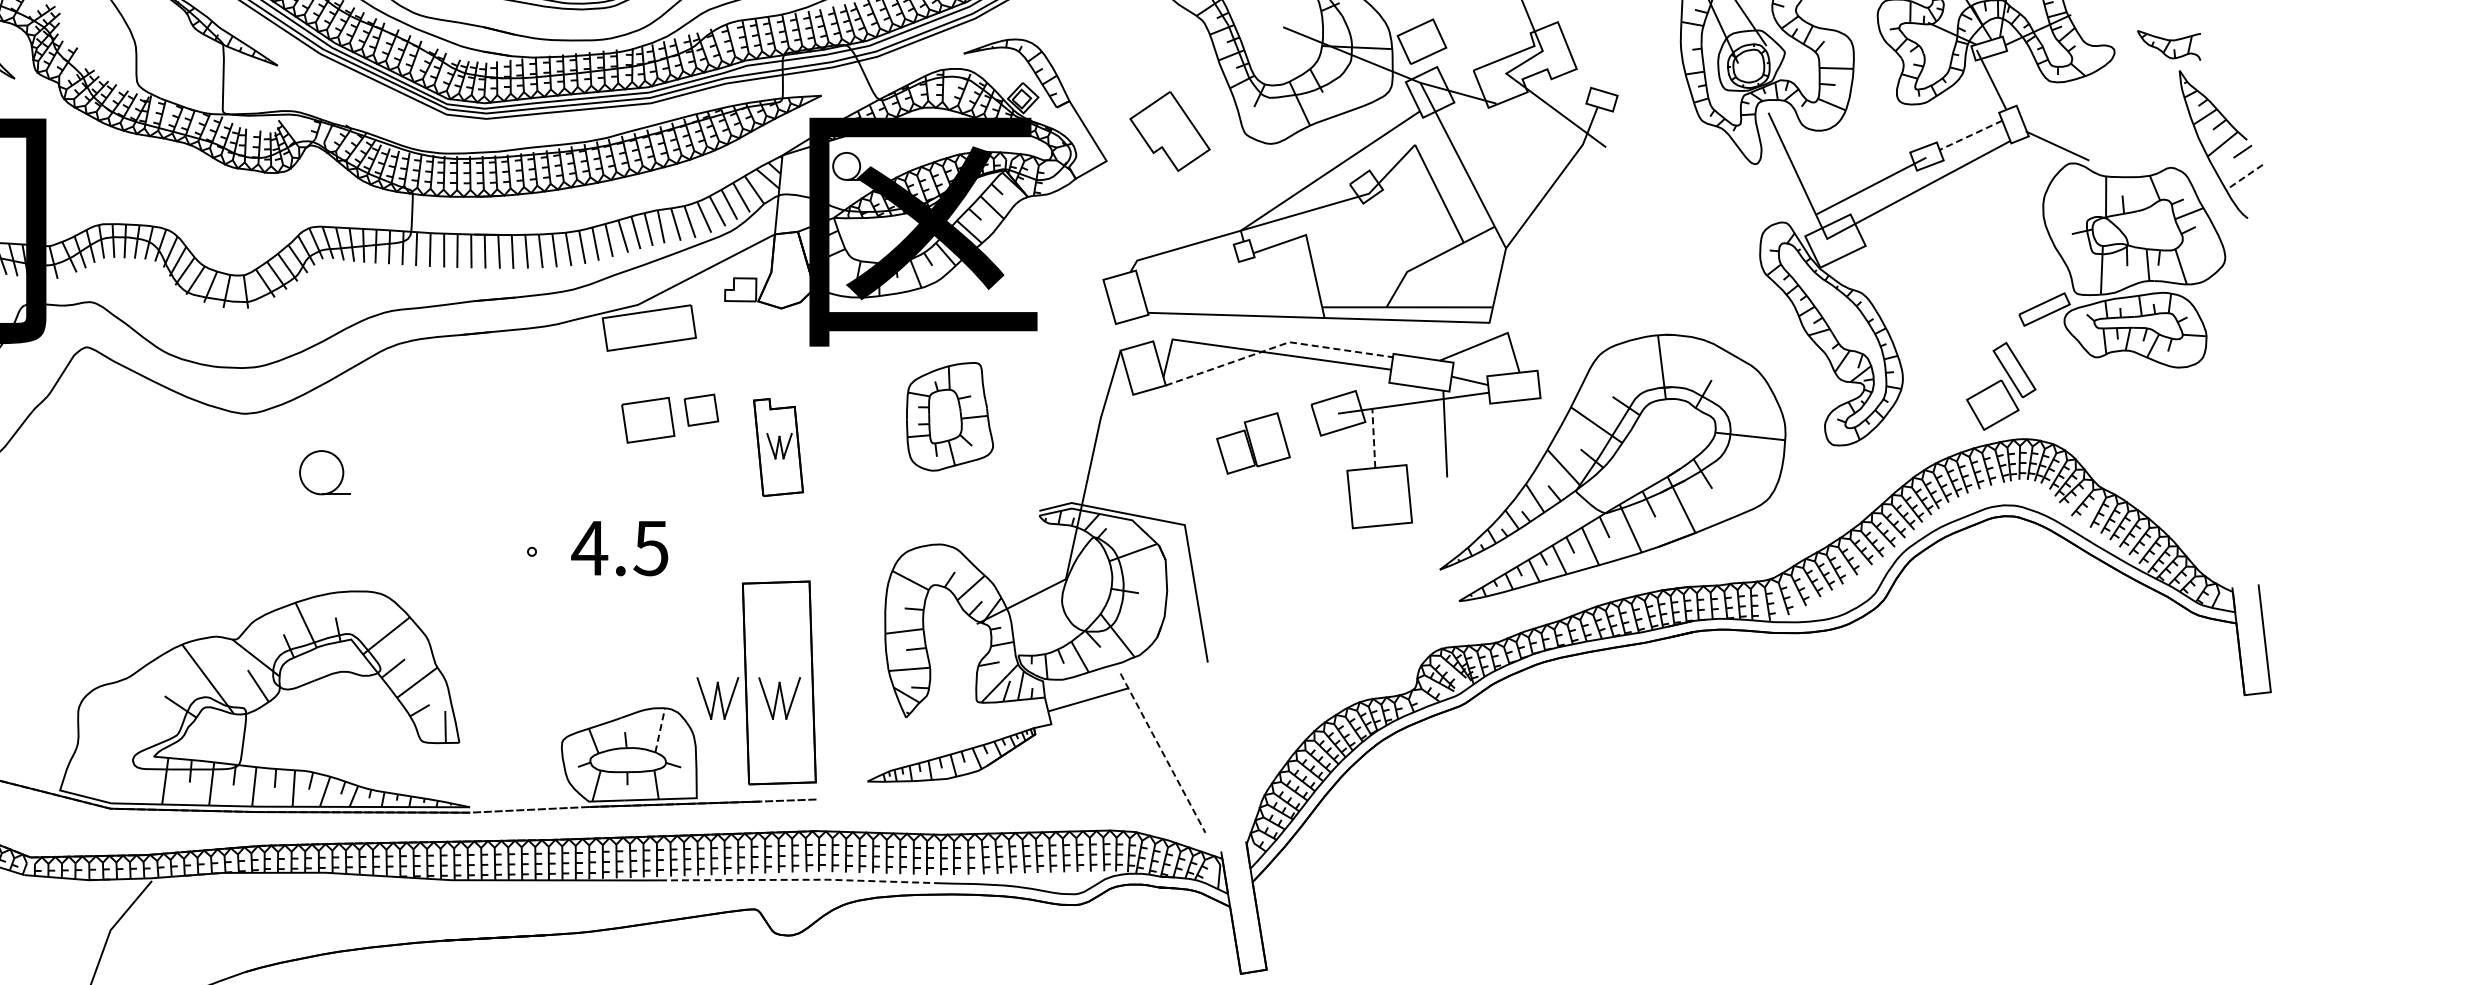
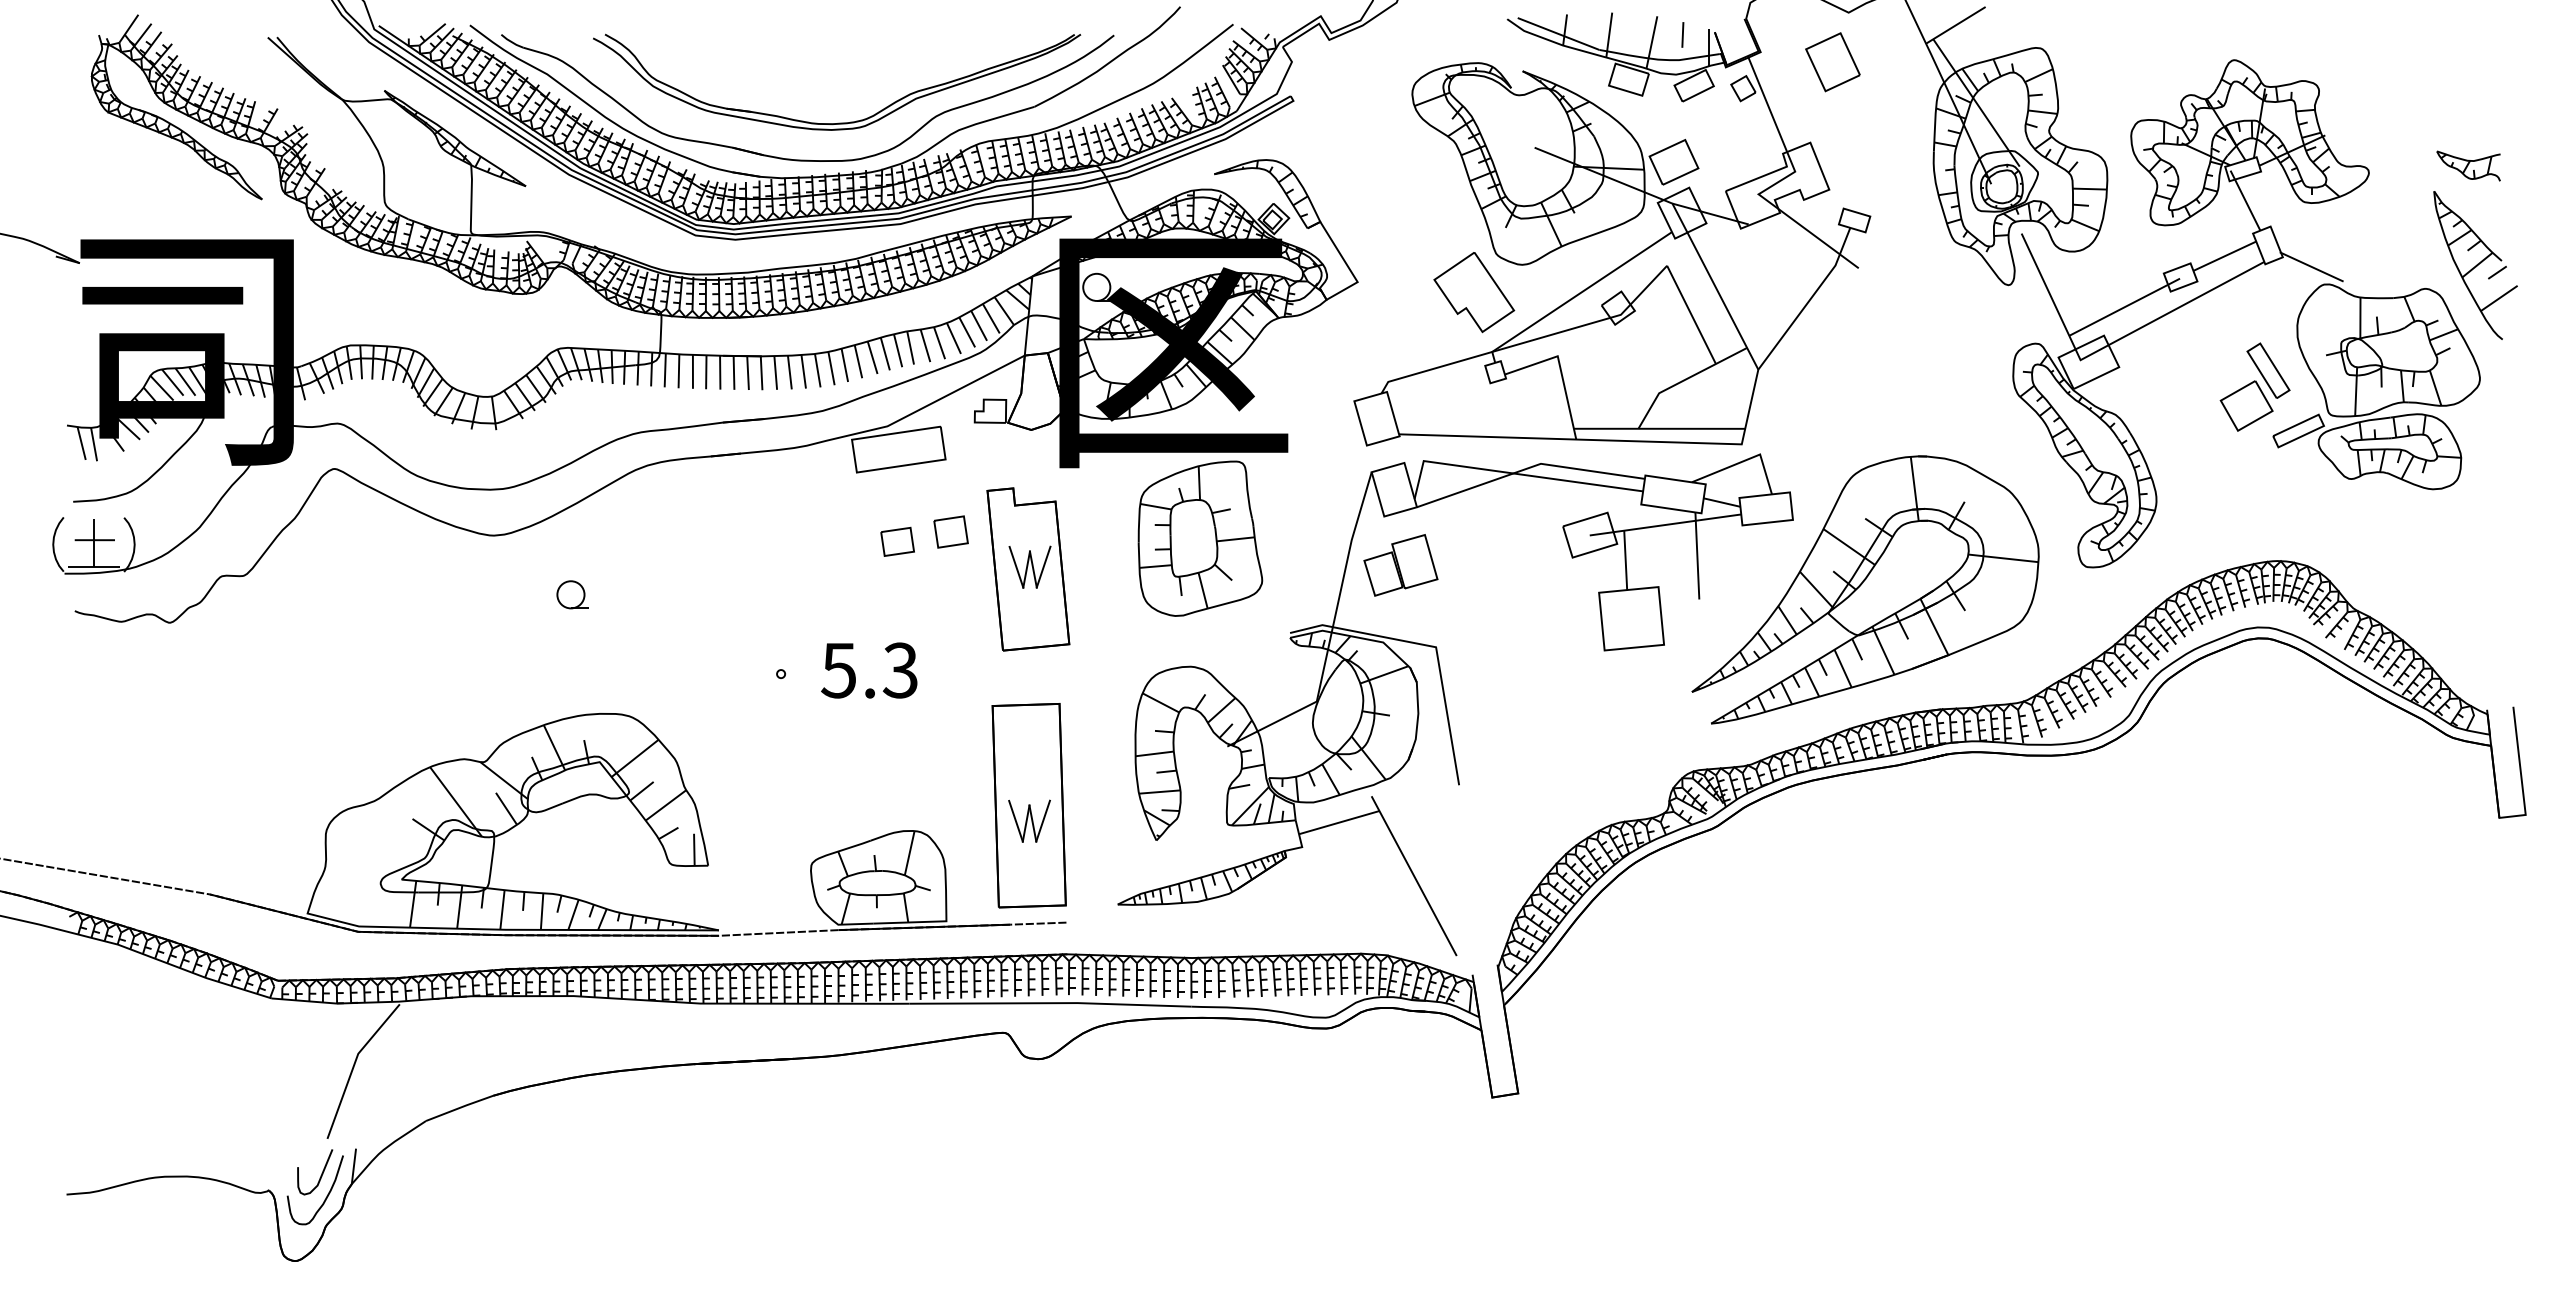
part: (2169, 44) -> (2468, 165), moved
part: (1170, 131) -> (1474, 292), moved
line: (1970, 135) -> (2224, 256), dashed -> solid
line: (2243, 177) -> (2498, 298), dashed -> solid
line: (1277, 346) -> (1529, 468), dashed -> solid
part: (2000, 385) -> (2254, 386), moved
part: (950, 416) -> (1200, 538), size x1.43
part: (648, 419) -> (897, 541), size x0.62
line: (1373, 438) -> (1625, 560), dashed -> solid
part: (1253, 443) -> (1400, 565), moved
part: (778, 447) -> (1028, 569), size x1.67
part: (324, 472) -> (572, 594), size x0.62
text: (619, 548) -> (868, 670), 4.5 -> 5.3
part: (717, 697) -> (967, 820), removed
line: (660, 730) -> (909, 853), dashed -> solid
line: (1162, 752) -> (1413, 875), dashed -> solid
line: (800, 880) -> (1050, 1003), dashed -> solid

